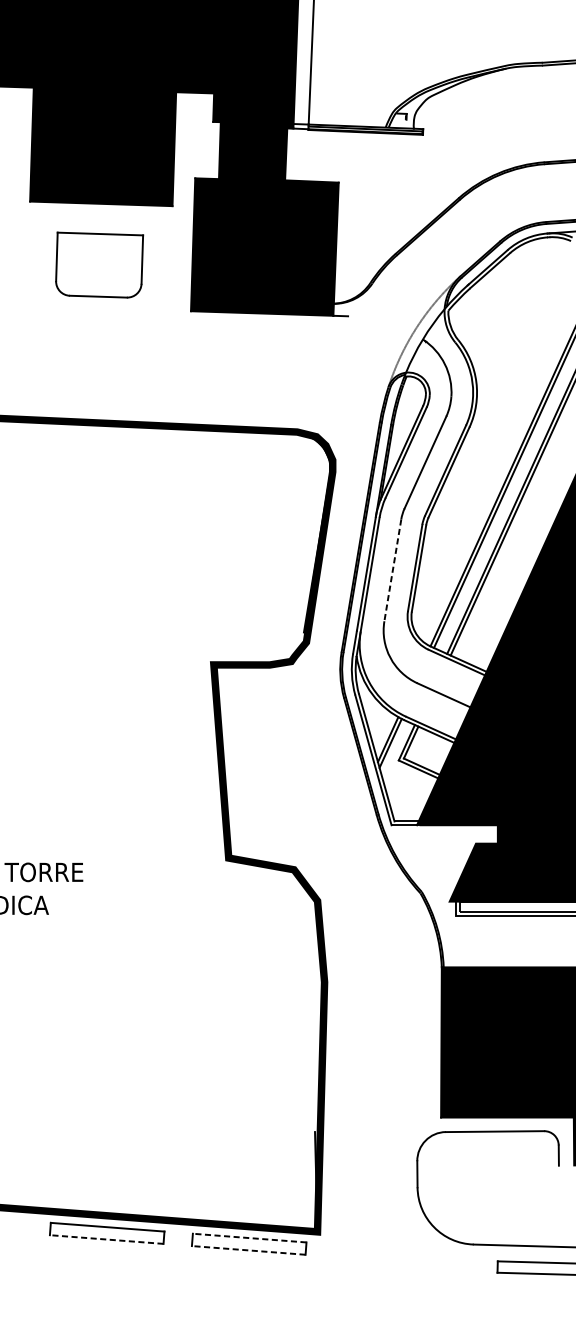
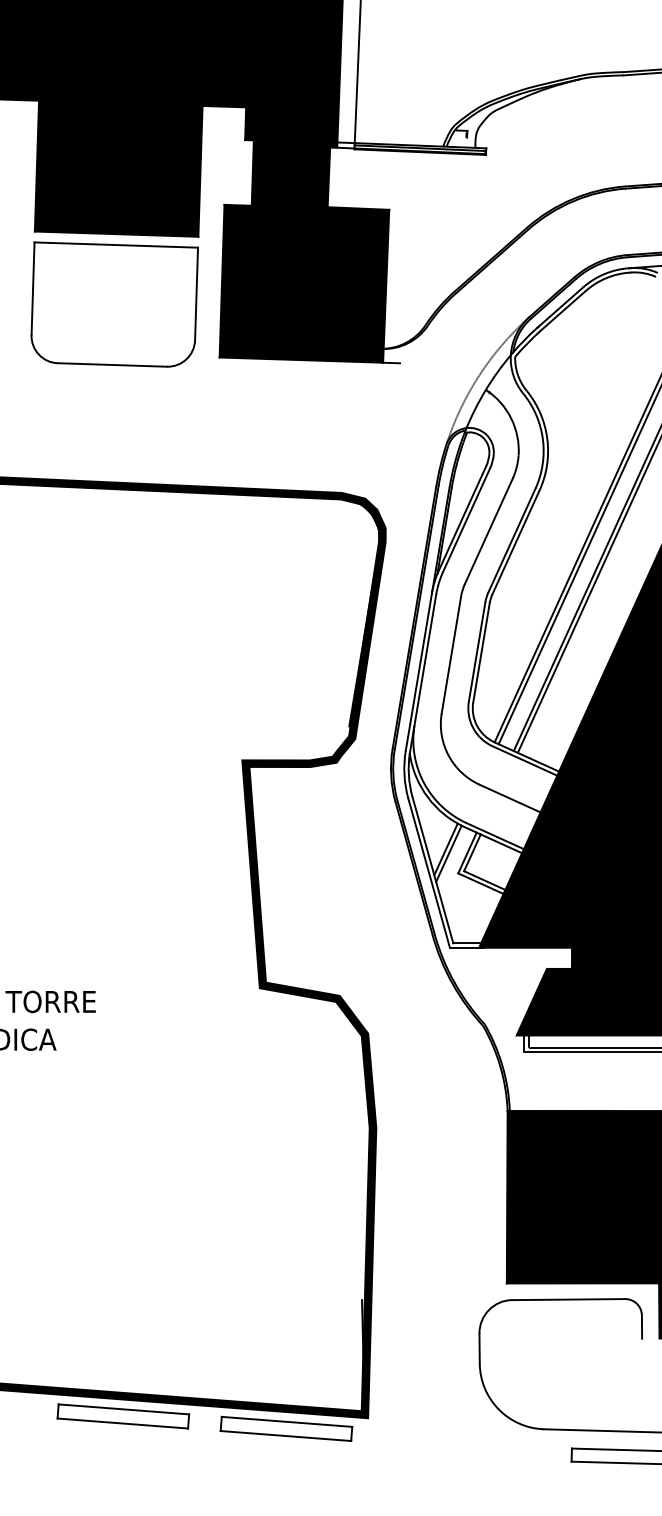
part: (99, 265) -> (114, 304), size x1.67
line: (392, 570) -> (451, 655), dashed -> solid
line: (249, 1237) -> (286, 1421), dashed -> solid
line: (106, 1239) -> (122, 1423), dashed -> solid
line: (248, 1249) -> (285, 1435), dashed -> solid

